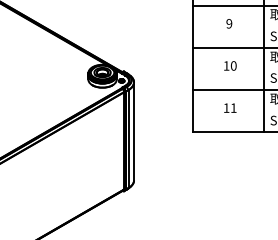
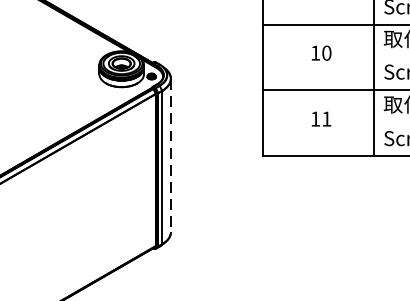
line: (134, 131) -> (171, 155), solid -> dashed

